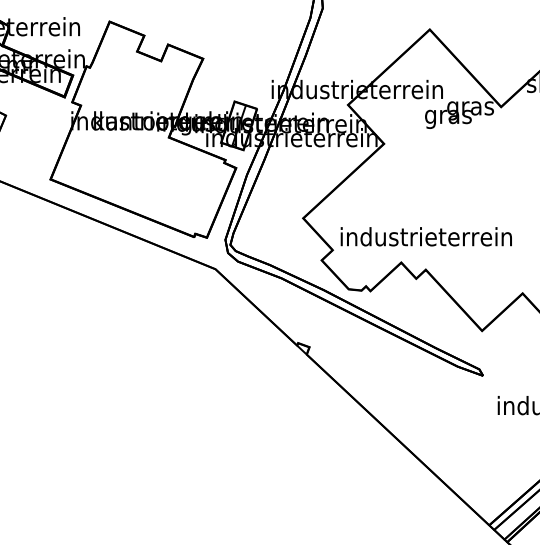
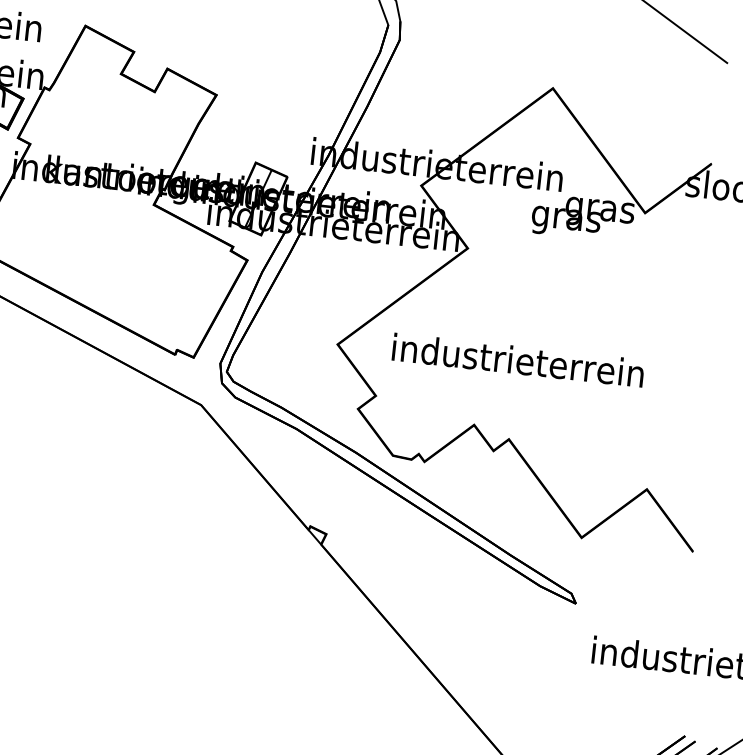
text: (425, 236) -> (517, 359), moved

